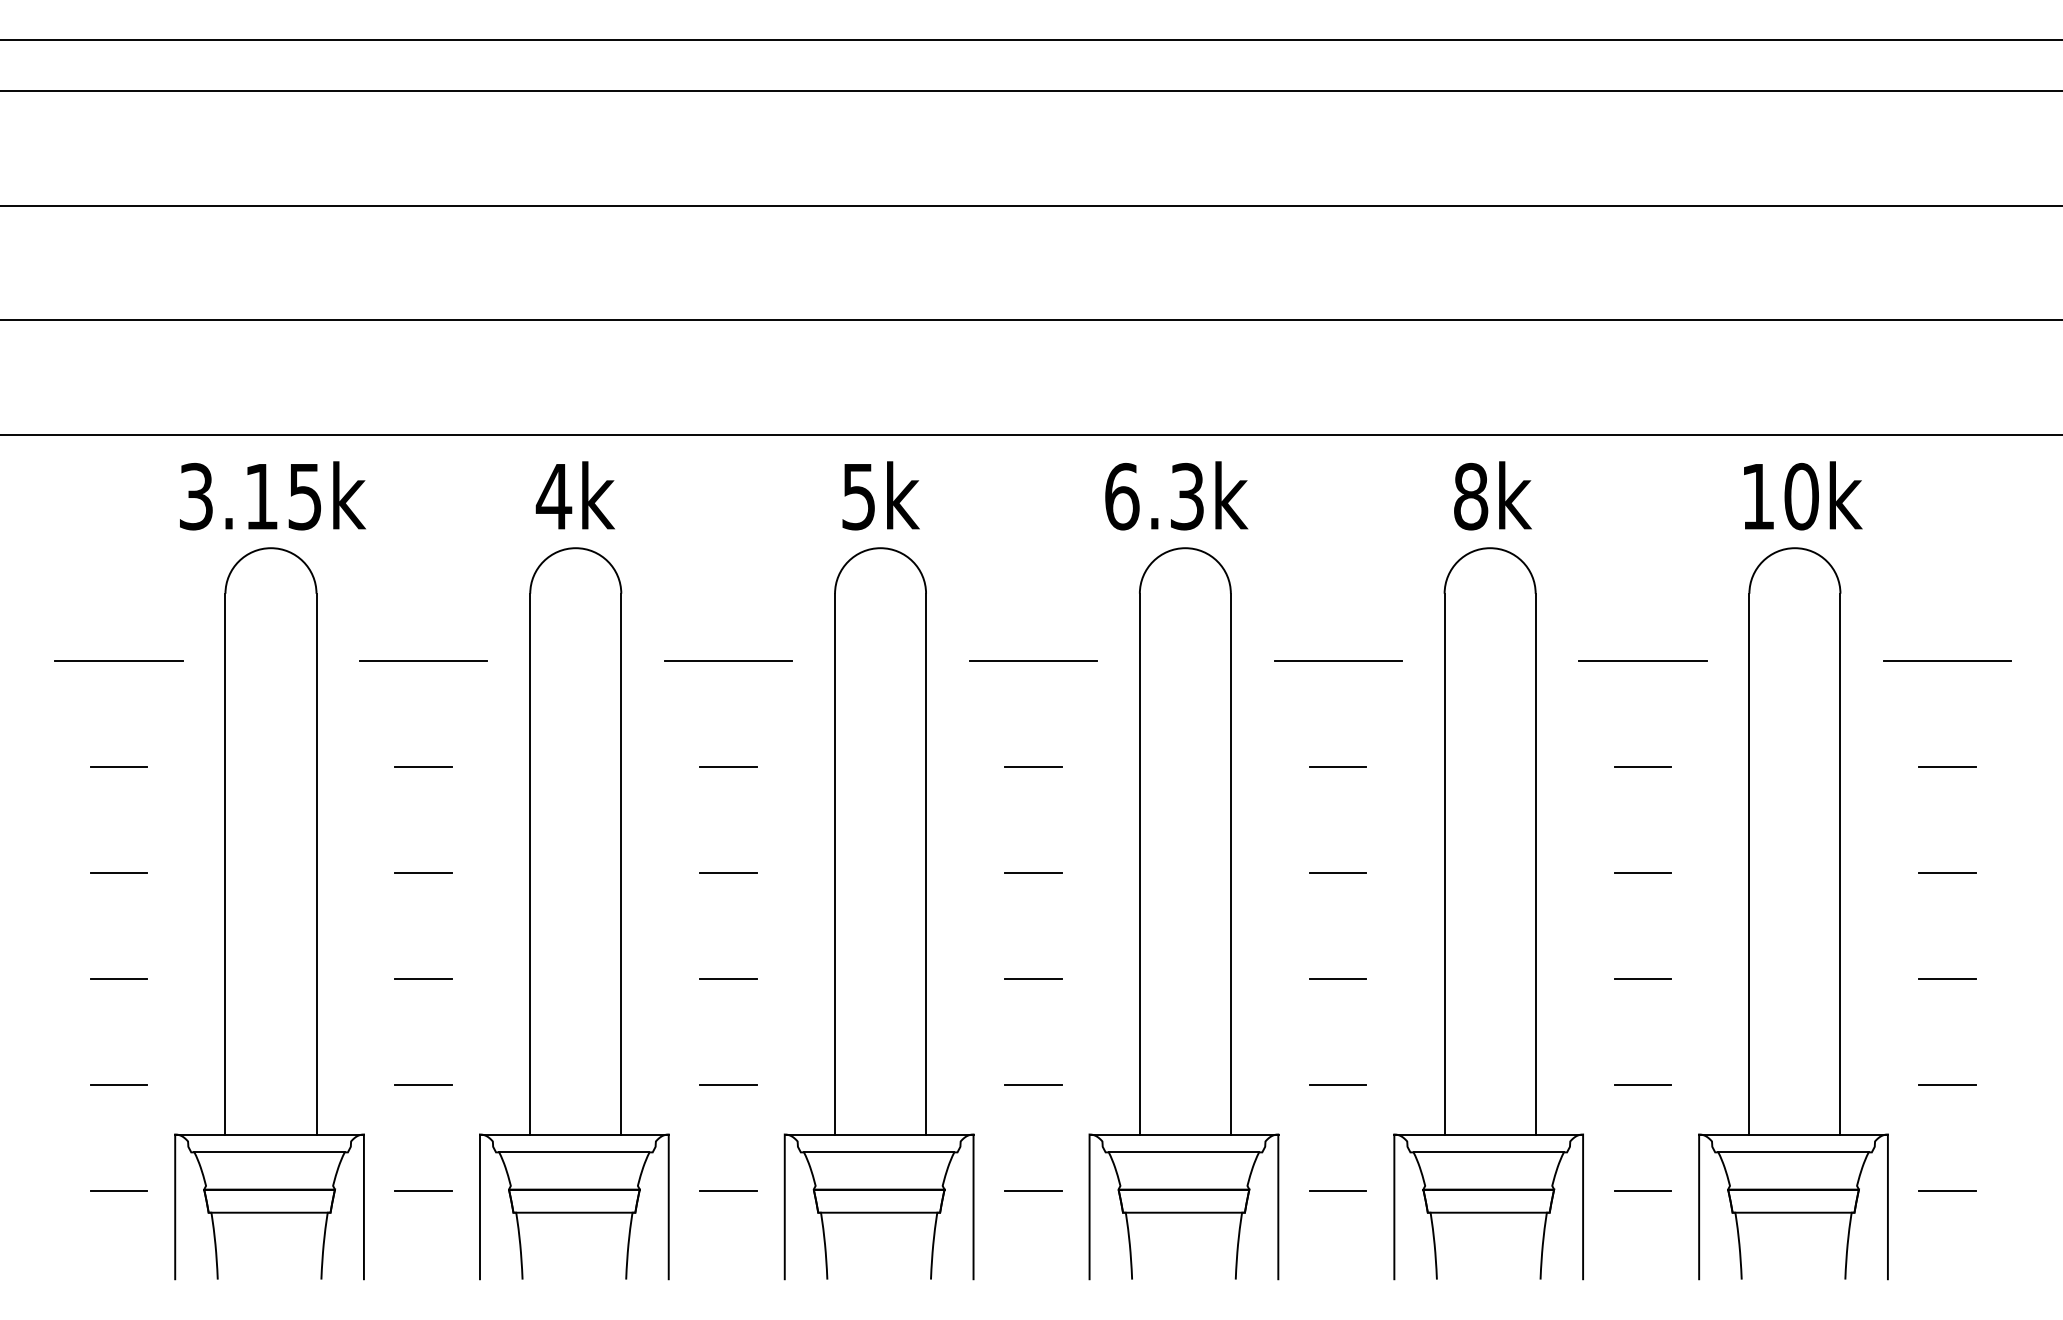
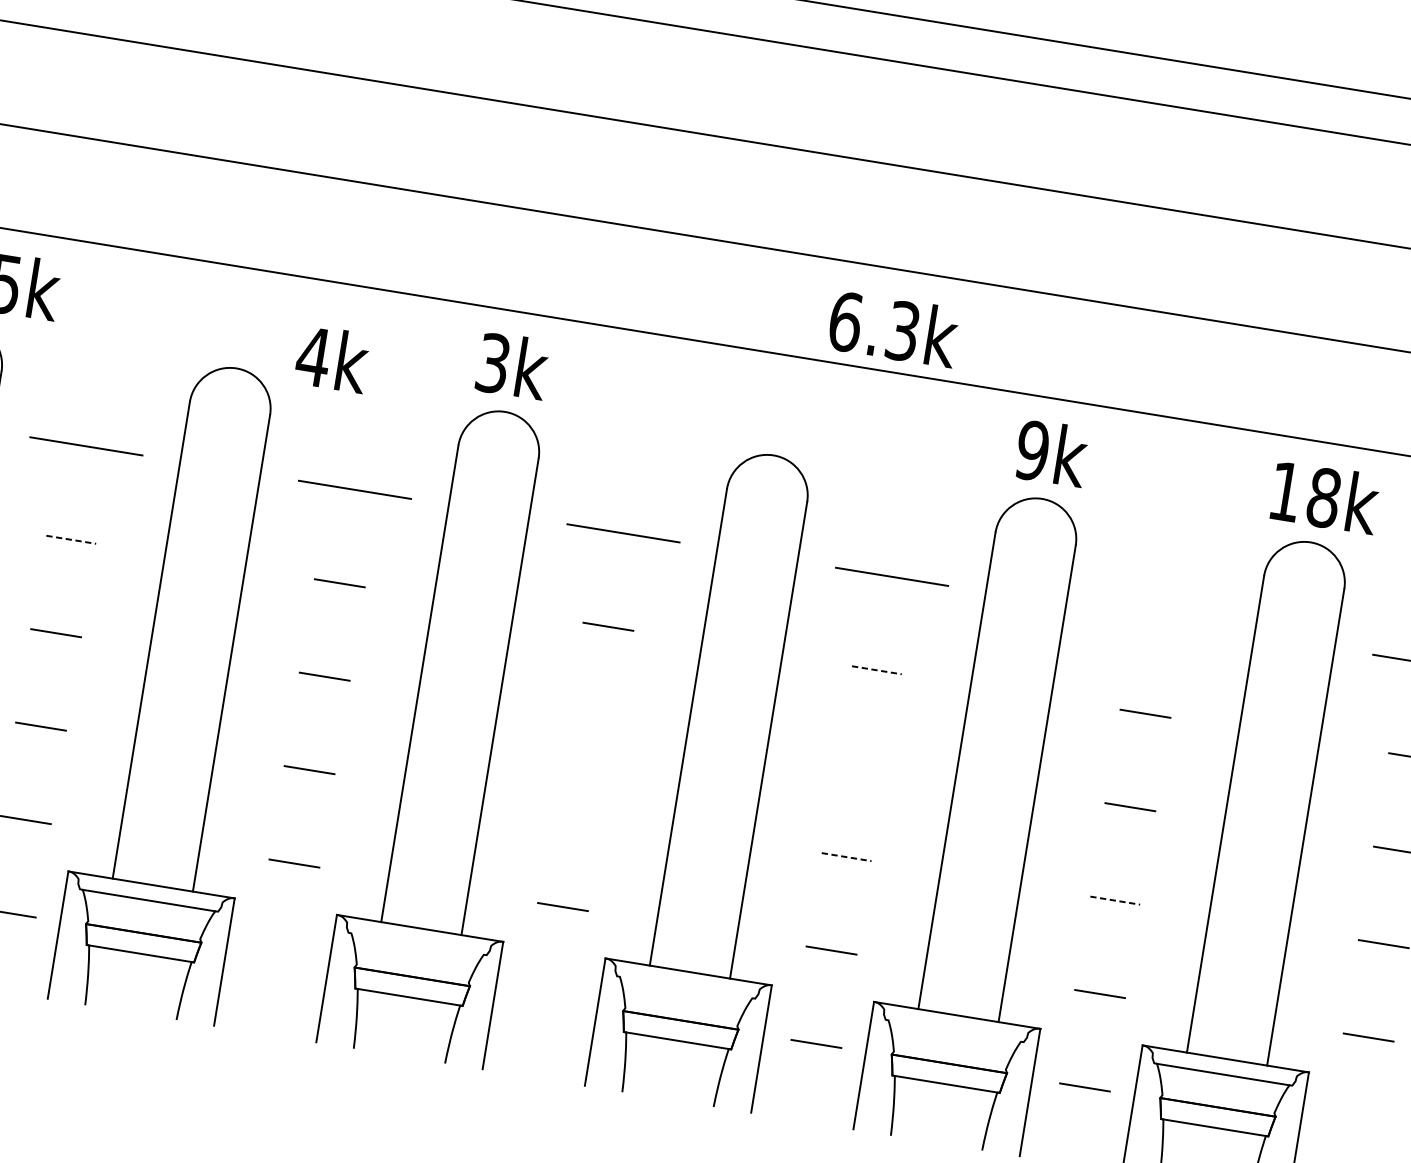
text: (574, 495) -> (331, 358), moved
text: (858, 495) -> (493, 362), 5k -> 3k
text: (1176, 495) -> (893, 328), moved
text: (1470, 496) -> (1032, 450), 8k -> 9k
text: (1801, 496) -> (1323, 497), 10k -> 18k
line: (1642, 661) -> (1160, 620), removed
line: (424, 767) -> (71, 540), solid -> dashed
line: (1338, 767) -> (877, 670), solid -> dashed
line: (1033, 873) -> (593, 720), removed
line: (1337, 873) -> (861, 763), removed
line: (1033, 979) -> (578, 813), removed
line: (1338, 979) -> (846, 857), solid -> dashed
line: (1643, 979) -> (1115, 900), solid -> dashed
line: (878, 1152) -> (416, 944), removed
line: (1183, 1152) -> (685, 987), removed
line: (1488, 1152) -> (954, 1031), removed
line: (1947, 1190) -> (1353, 1130), removed
line: (728, 1191) -> (279, 957), removed
line: (1033, 1191) -> (547, 1000), removed

